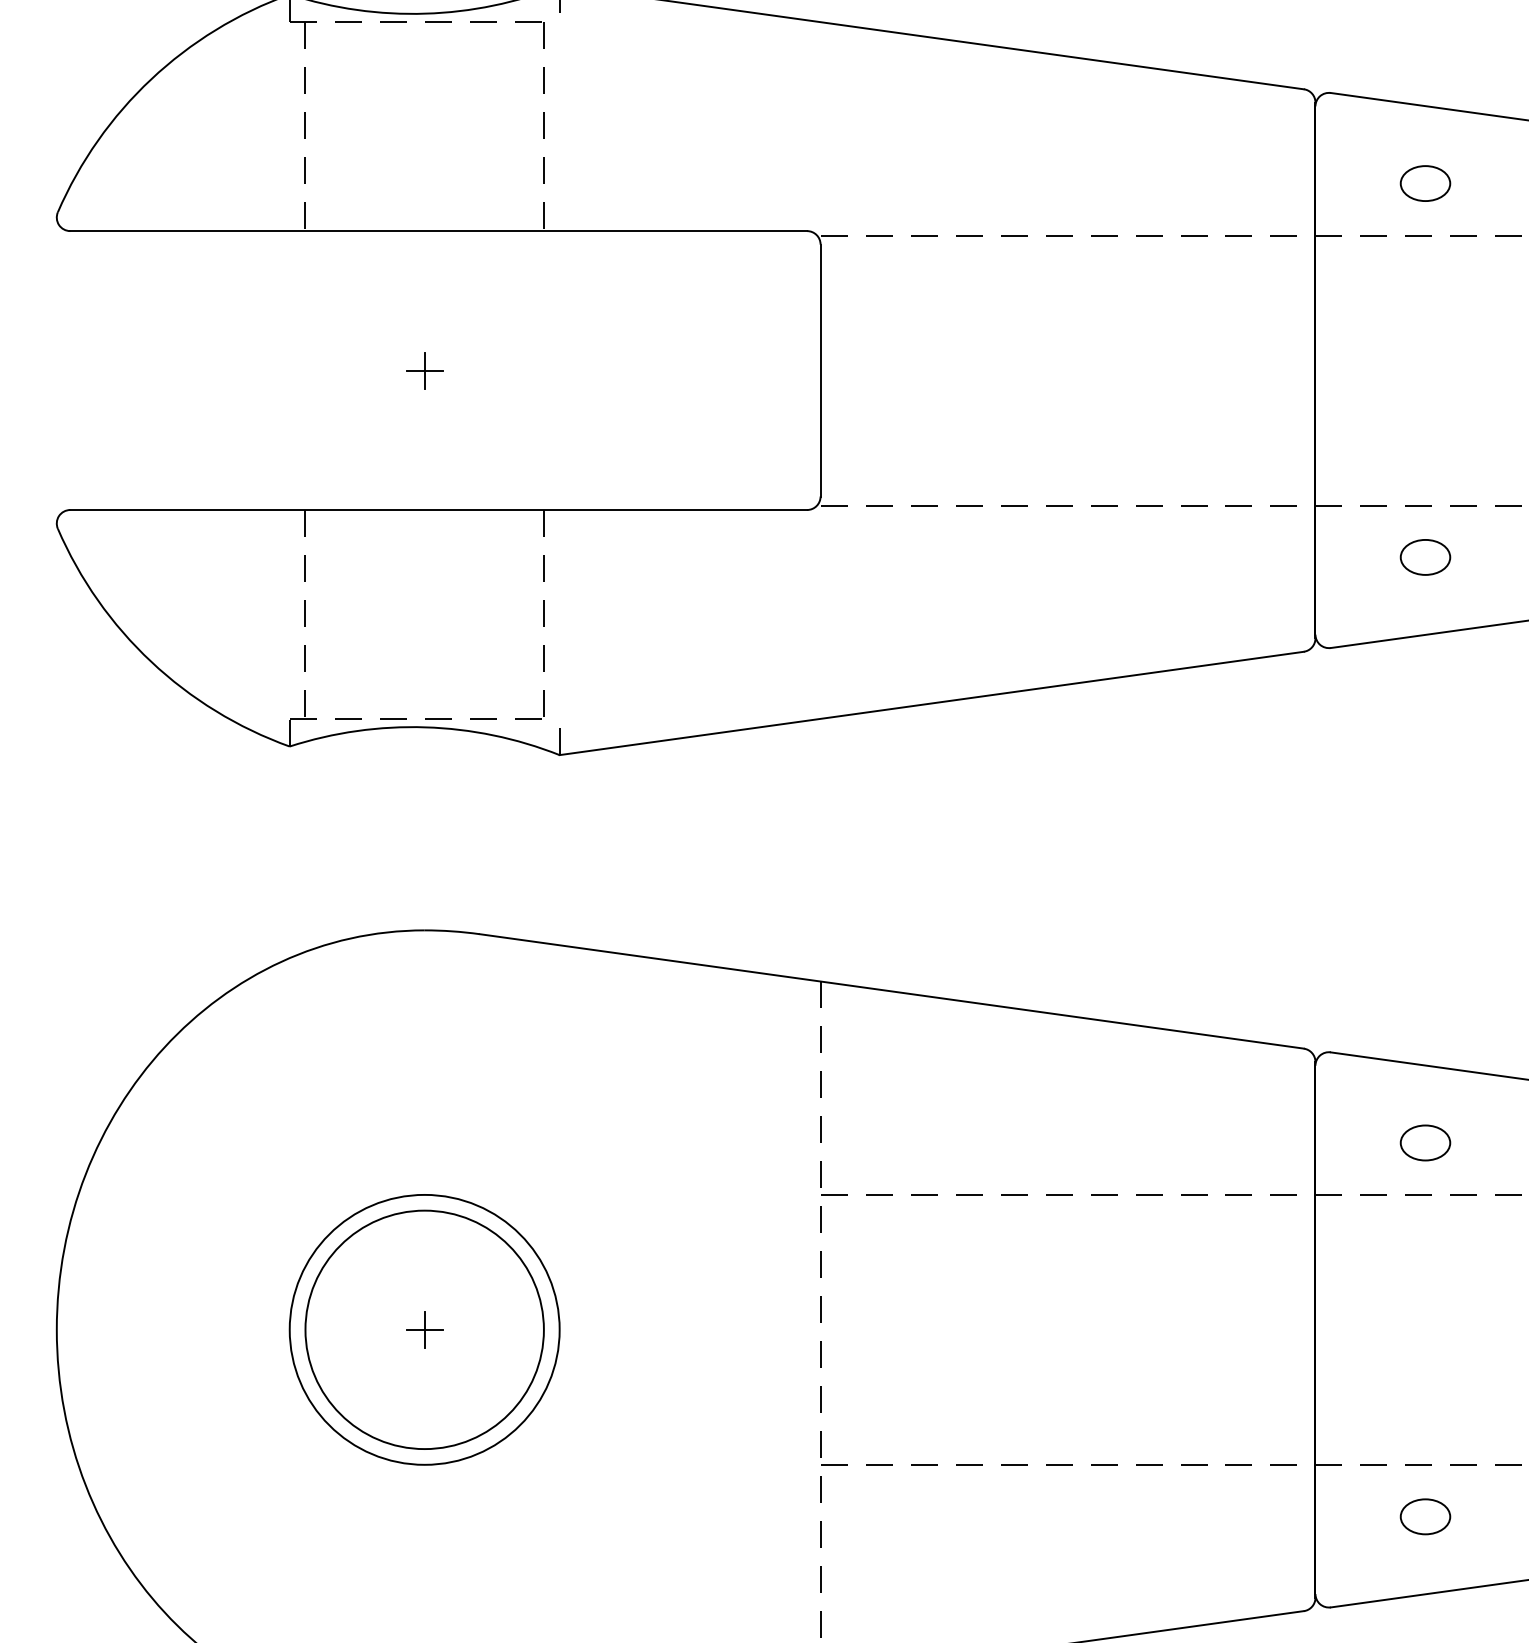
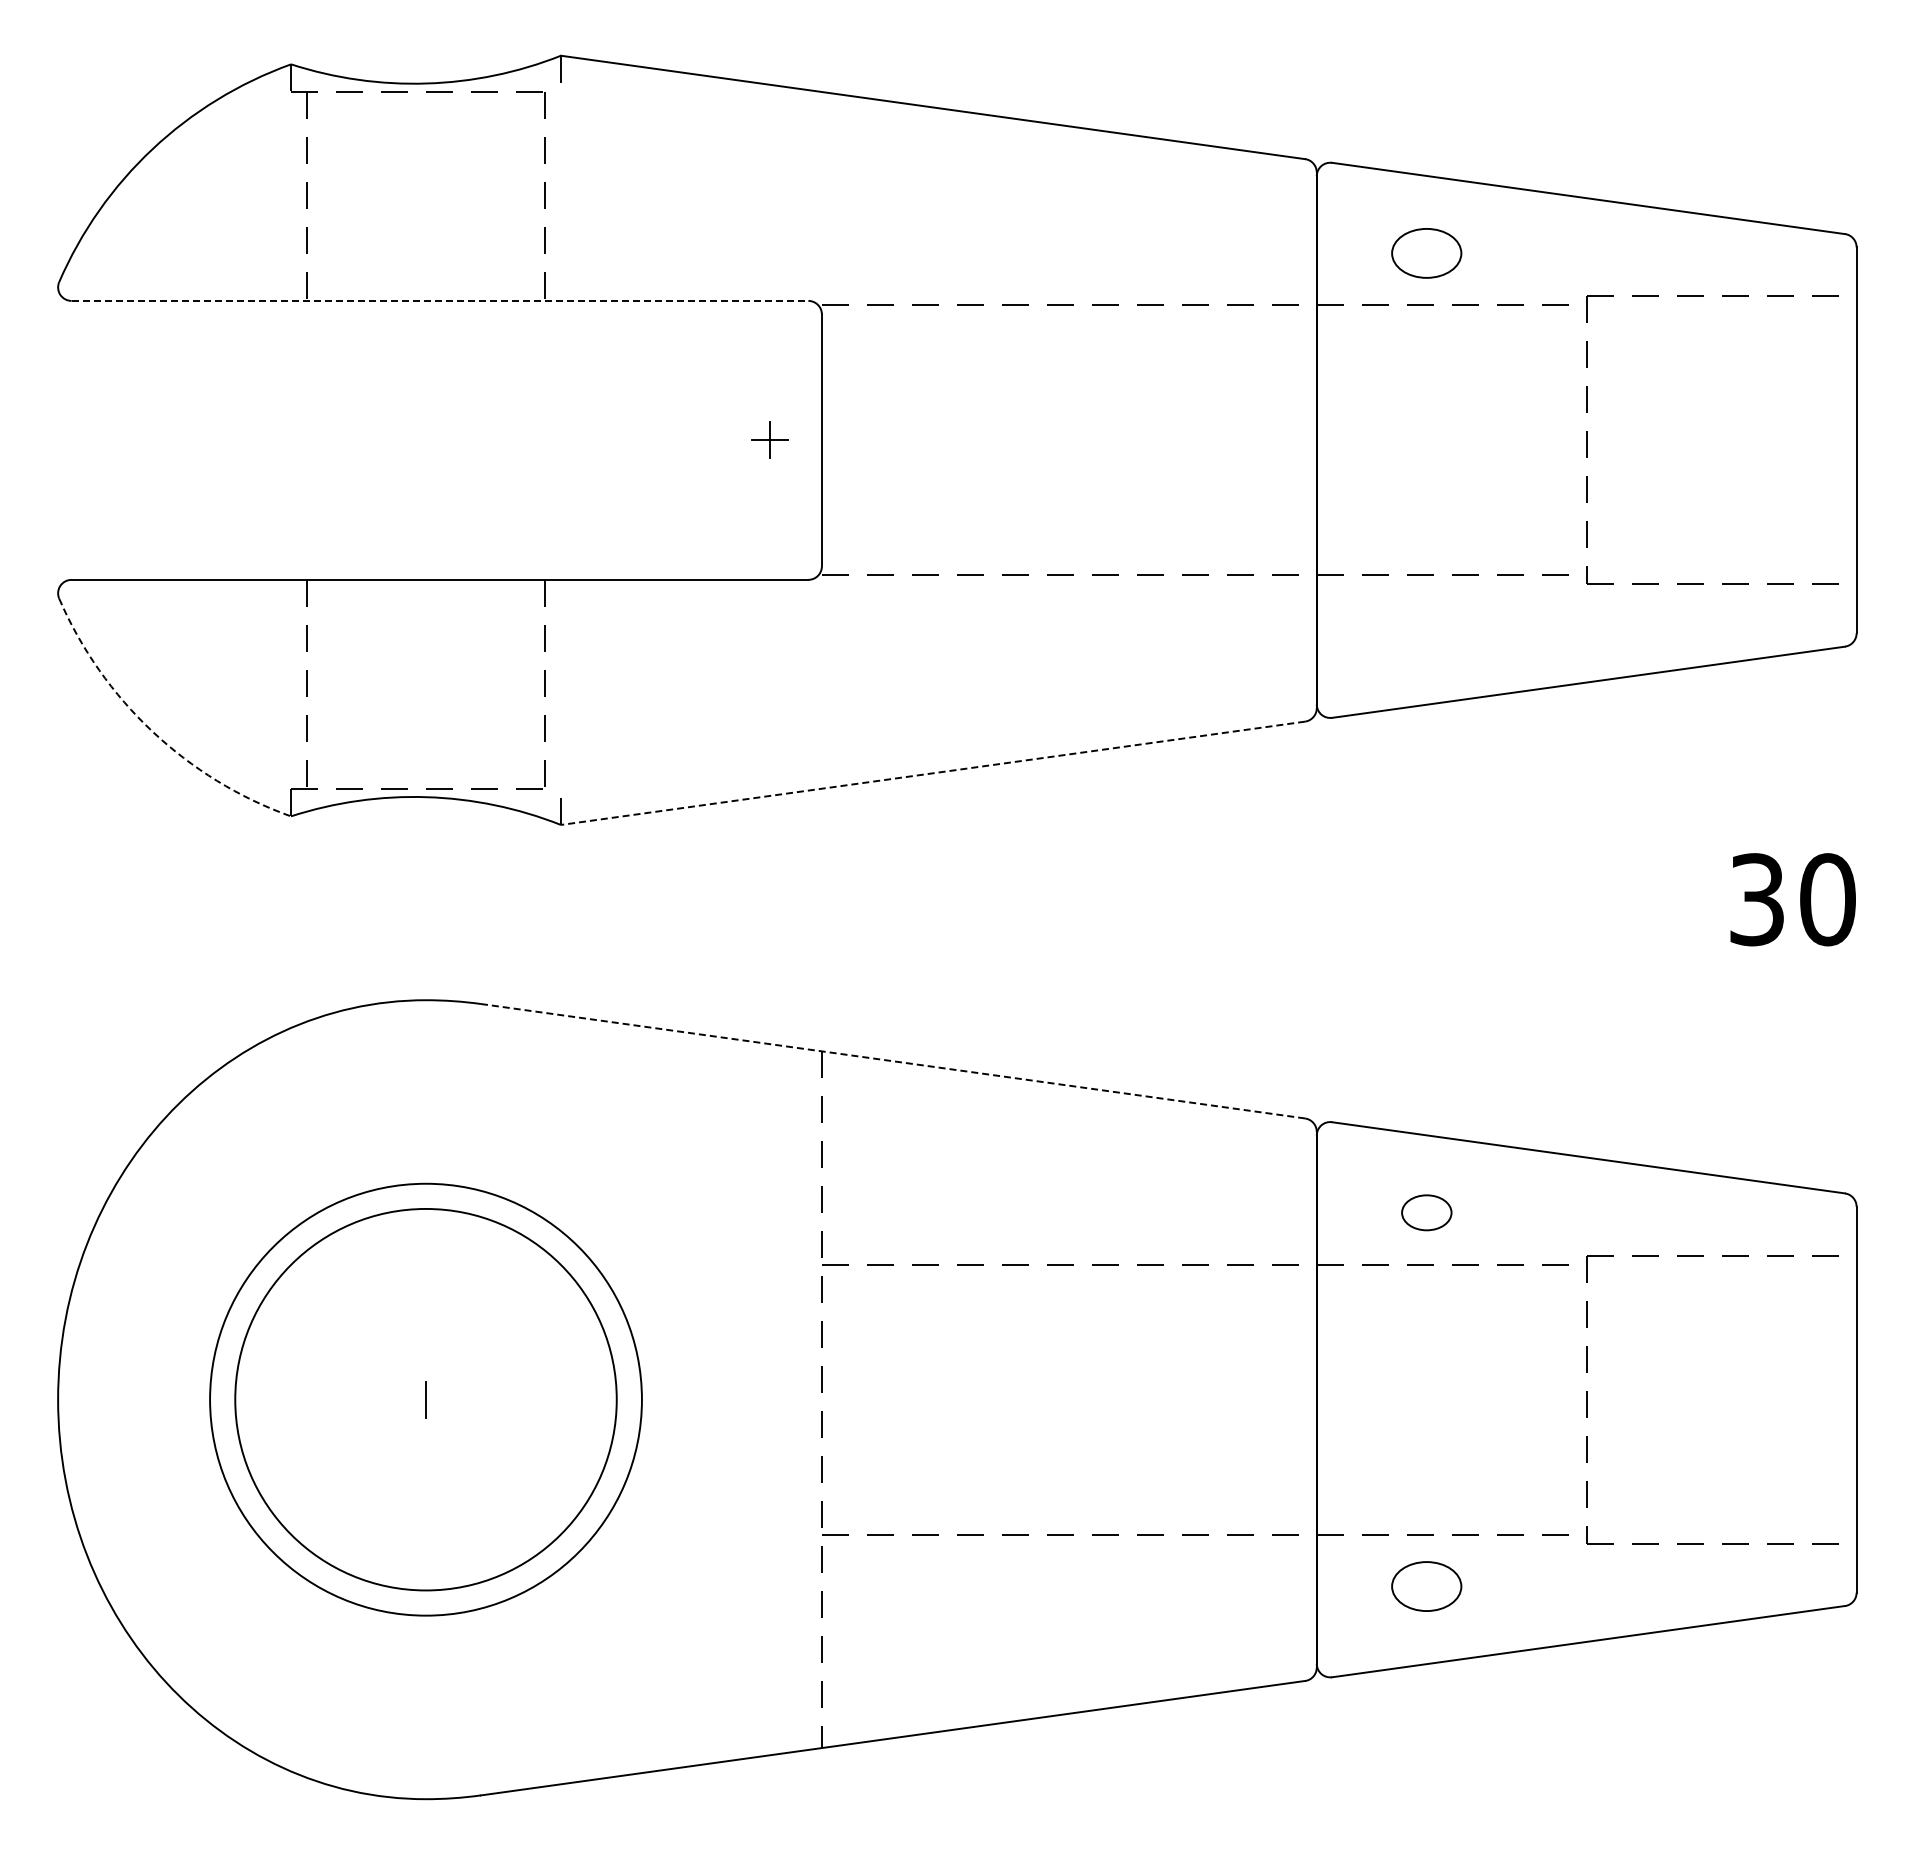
part: (1425, 183) -> (1426, 253), size x1.4
line: (439, 230) -> (440, 300), solid -> dashed
part: (424, 369) -> (769, 439), moved
part: (1425, 556) -> (1426, 626), removed
arc: (151, 661) -> (152, 731), solid -> dashed
line: (932, 703) -> (933, 773), solid -> dashed
line: (891, 991) -> (892, 1061), solid -> dashed
circle: (424, 1329) -> (425, 1399), size x1.6
circle: (424, 1329) -> (425, 1399), size x1.6
line: (425, 1329) -> (426, 1399), removed
part: (1425, 1516) -> (1426, 1586), size x1.4

